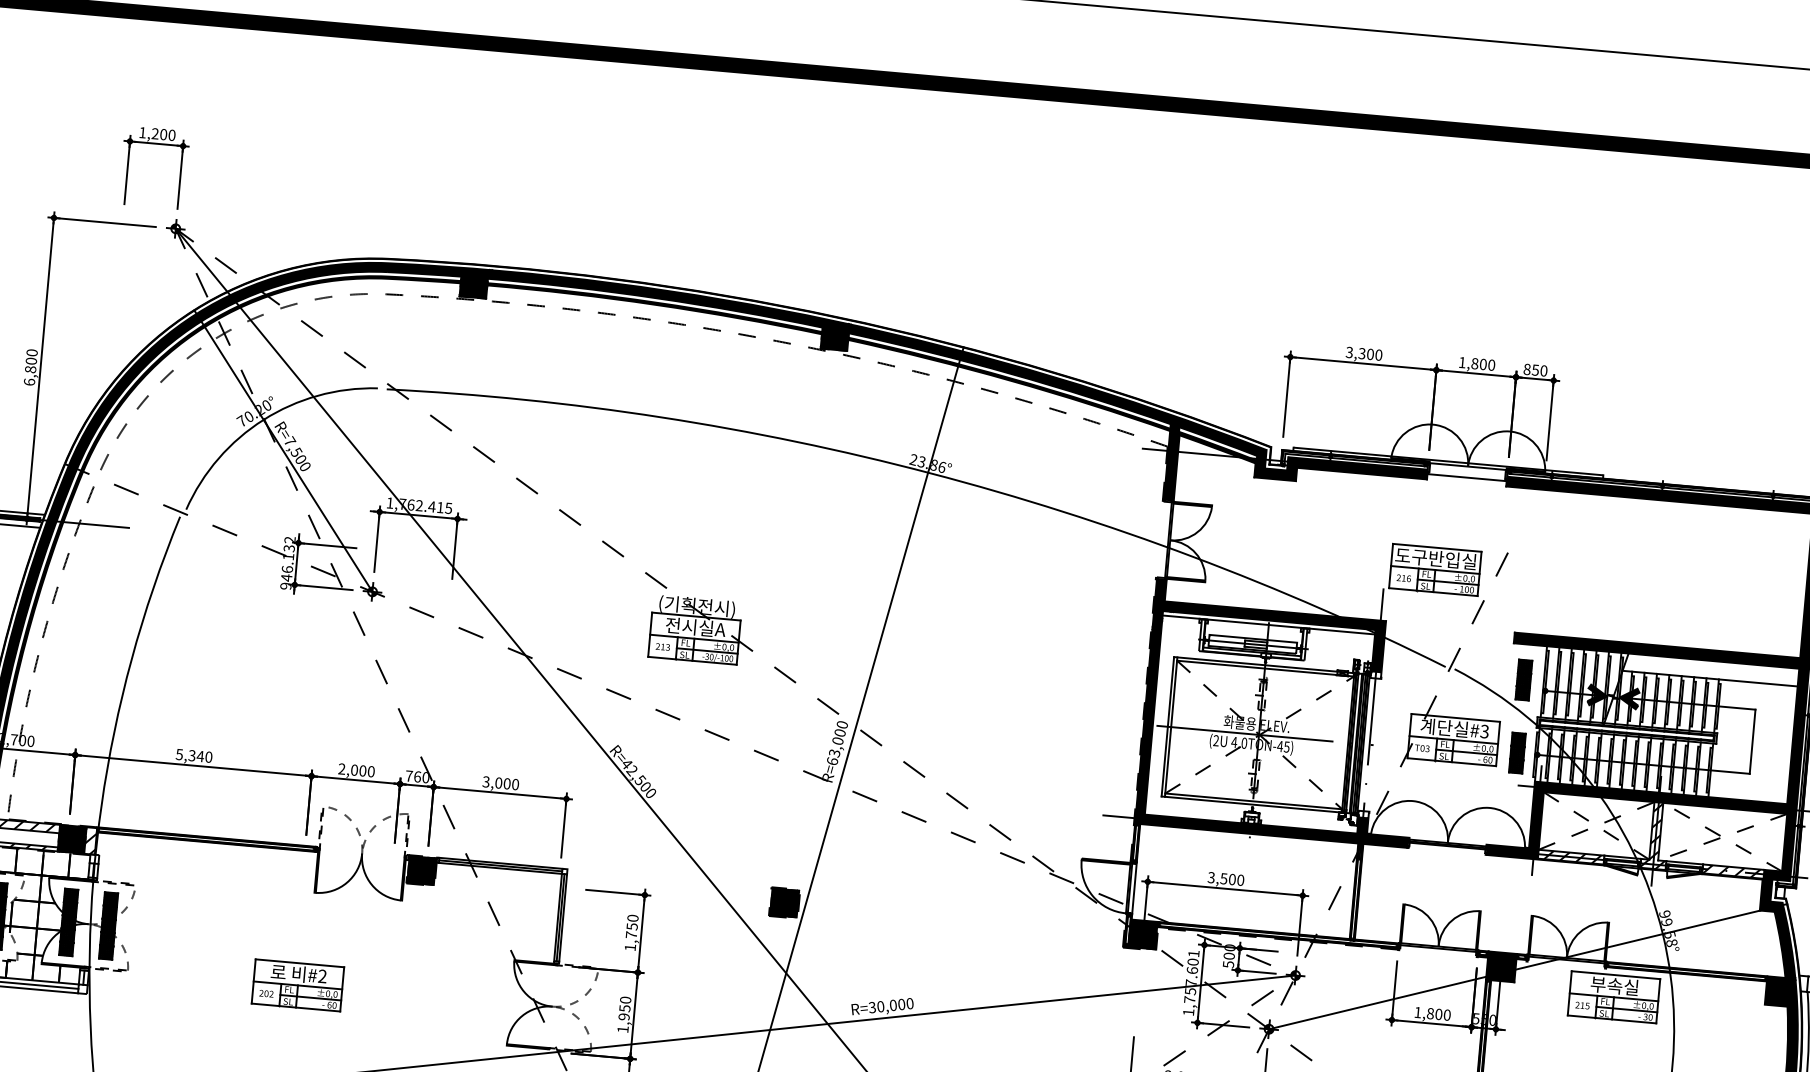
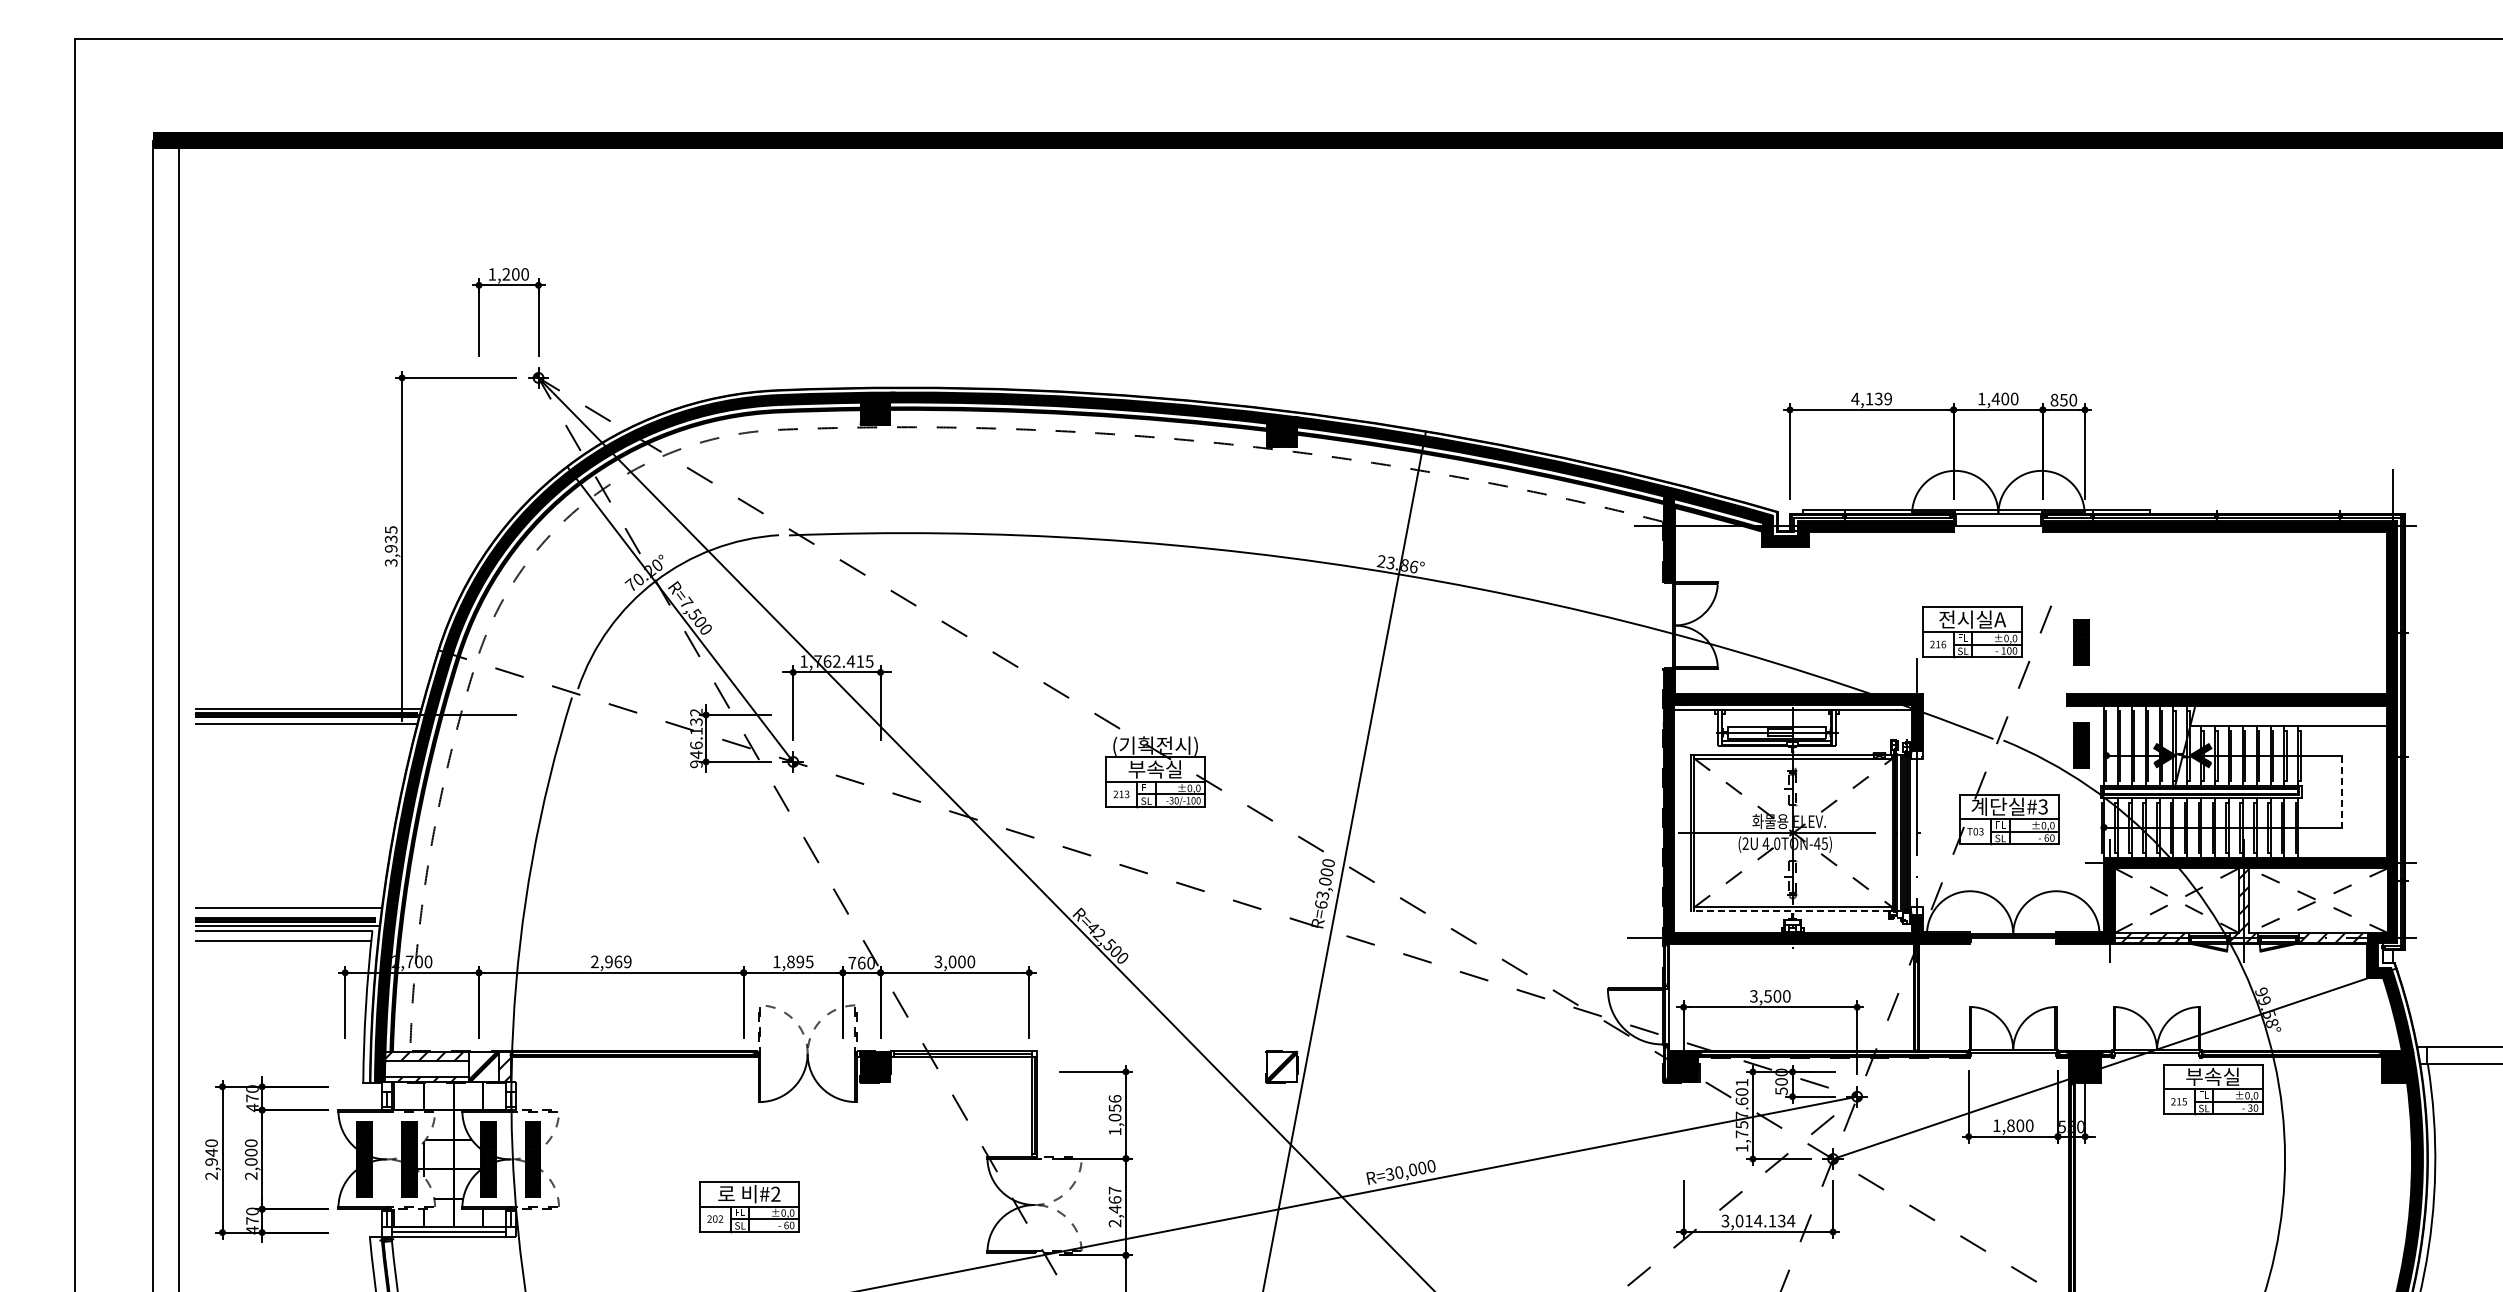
text: (1363, 353) -> (1871, 398), 3,300 -> 4,139
text: (1474, 363) -> (1995, 398), 1,800 -> 1,400
text: (30, 367) -> (390, 546), 6,800 -> 3,935
text: (1435, 558) -> (1971, 619), 도구반입실 -> 전시실A
text: (695, 627) -> (1155, 769), 전시실A -> 부속실
line: (1752, 741) -> (2341, 791), solid -> dashed
part: (1517, 753) -> (2081, 642), moved
text: (194, 755) -> (611, 961), 5,340 -> 2,969
text: (356, 770) -> (793, 961), 2,000 -> 1,895
line: (1255, 805) -> (1795, 911), solid -> dashed
fill: (71, 839) -> (483, 1066), removed
fill: (784, 902) -> (1281, 1066), removed
text: (631, 926) -> (1114, 1108), 1,750 -> 1,056
text: (623, 1014) -> (1114, 1206), 1,950 -> 2,467

